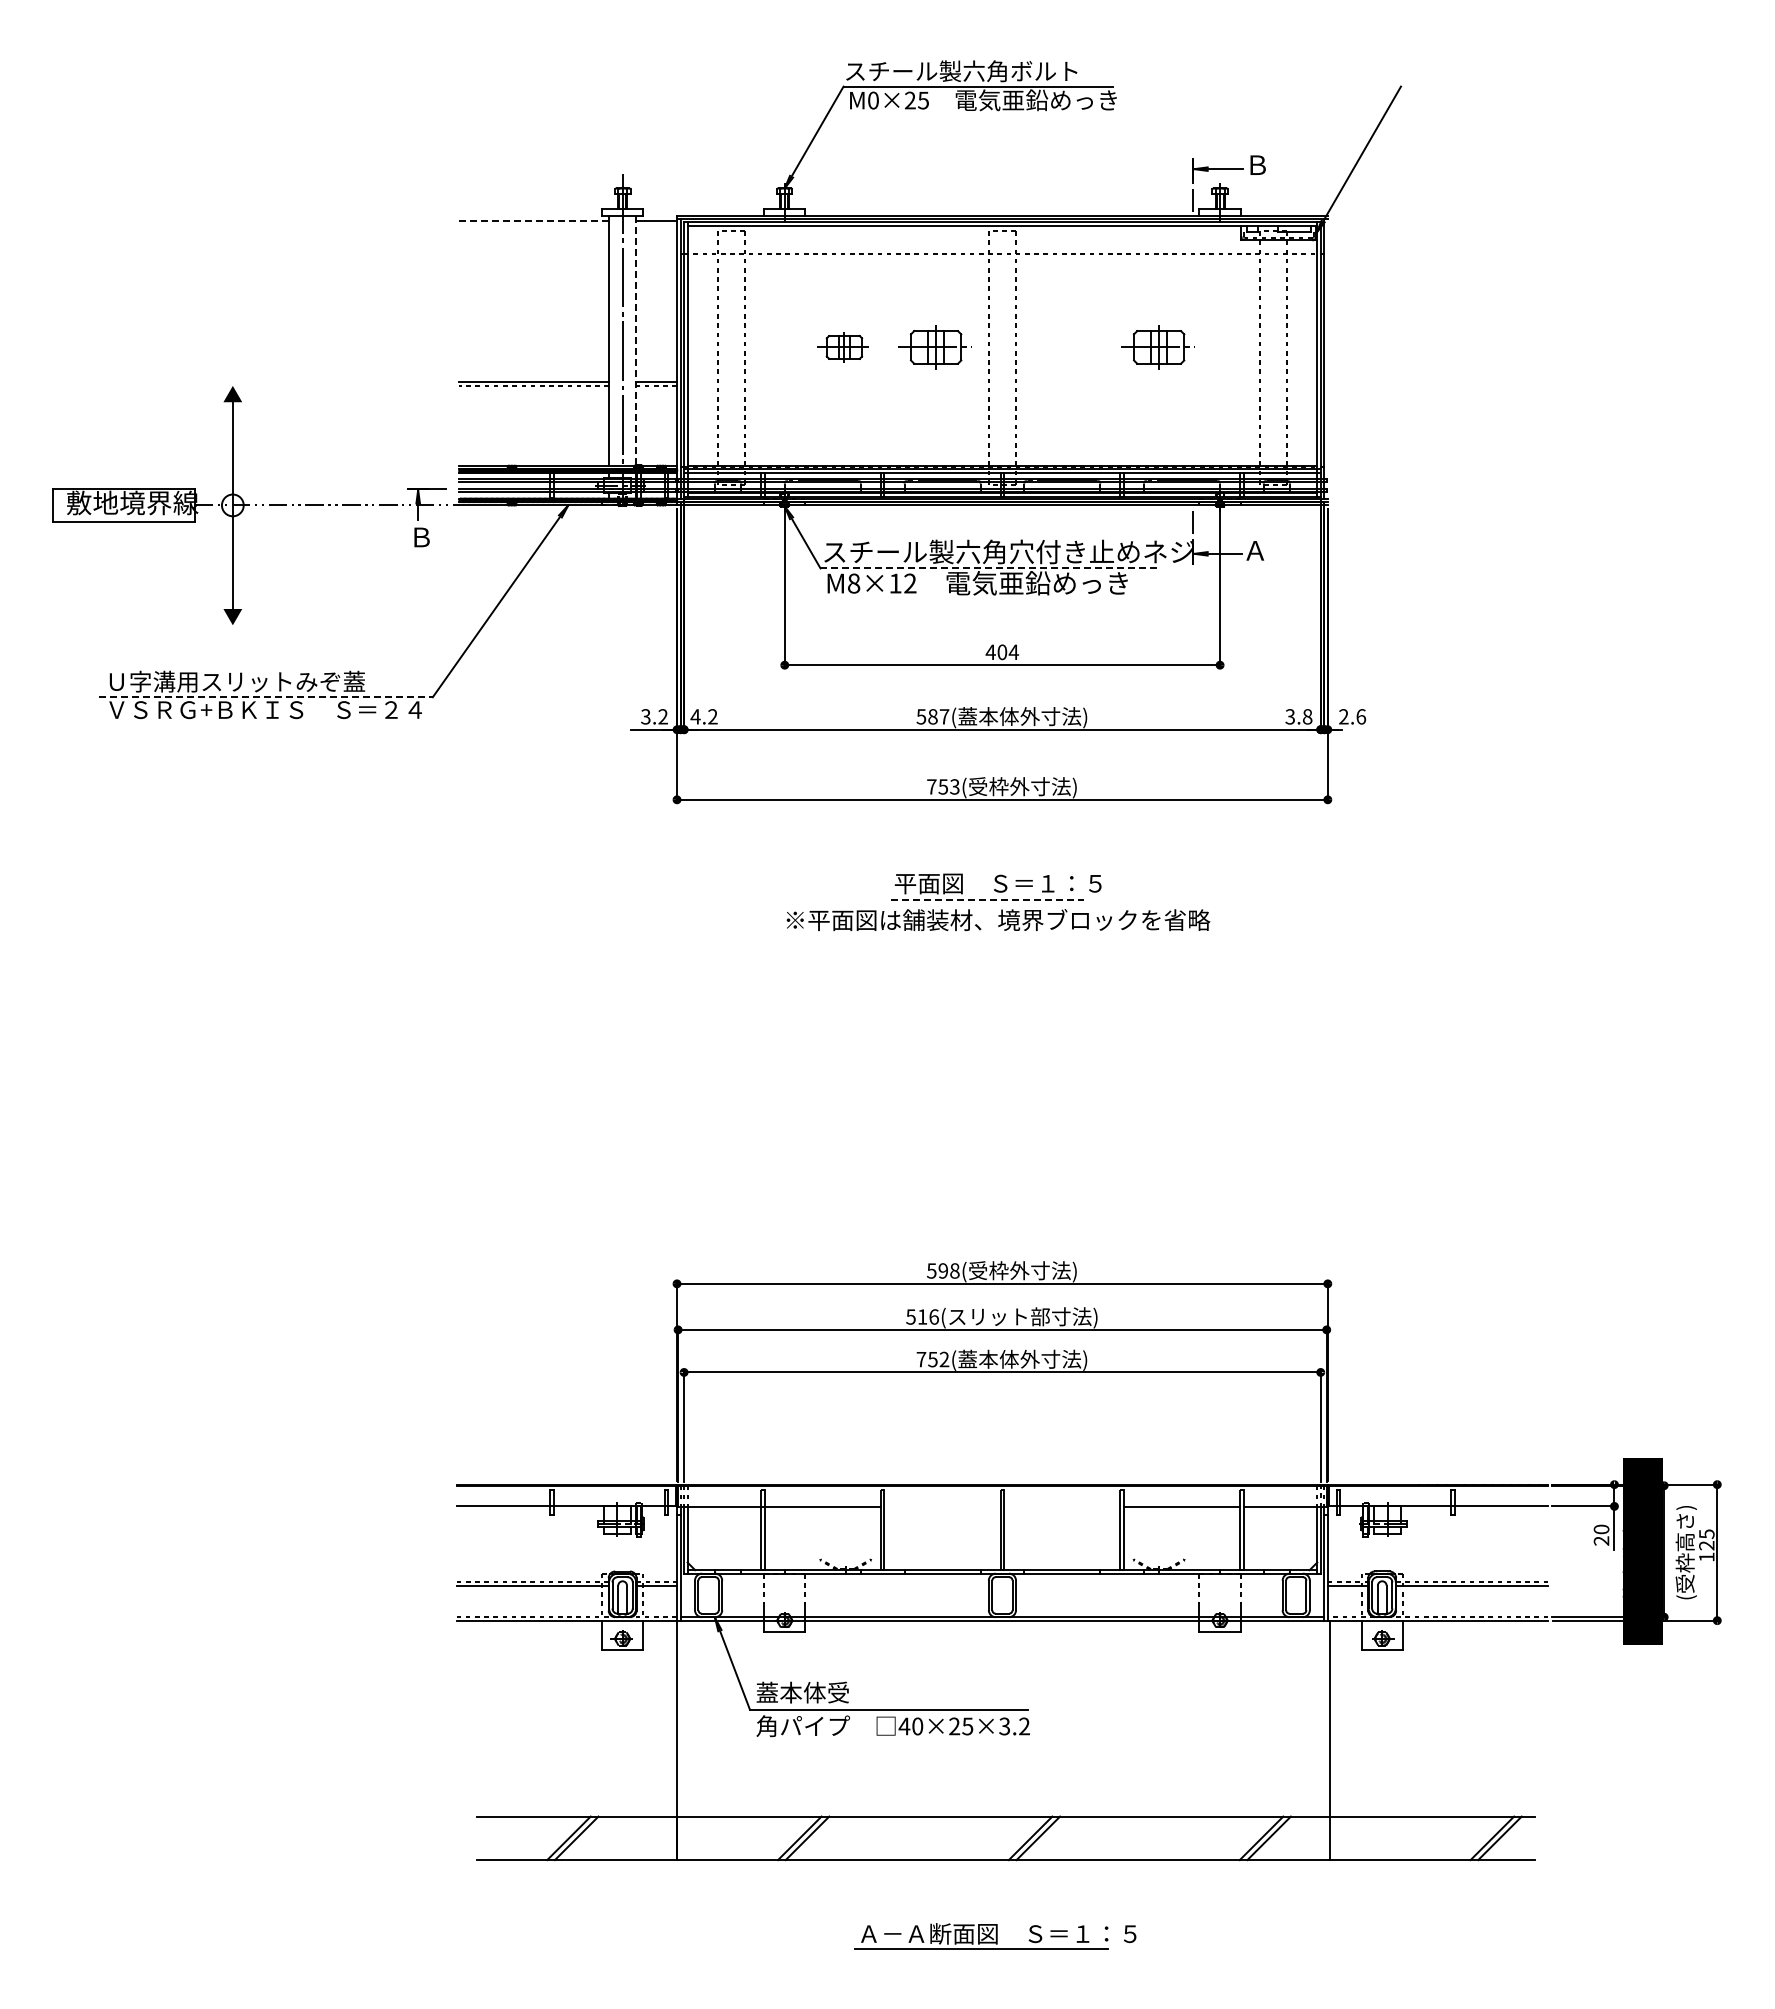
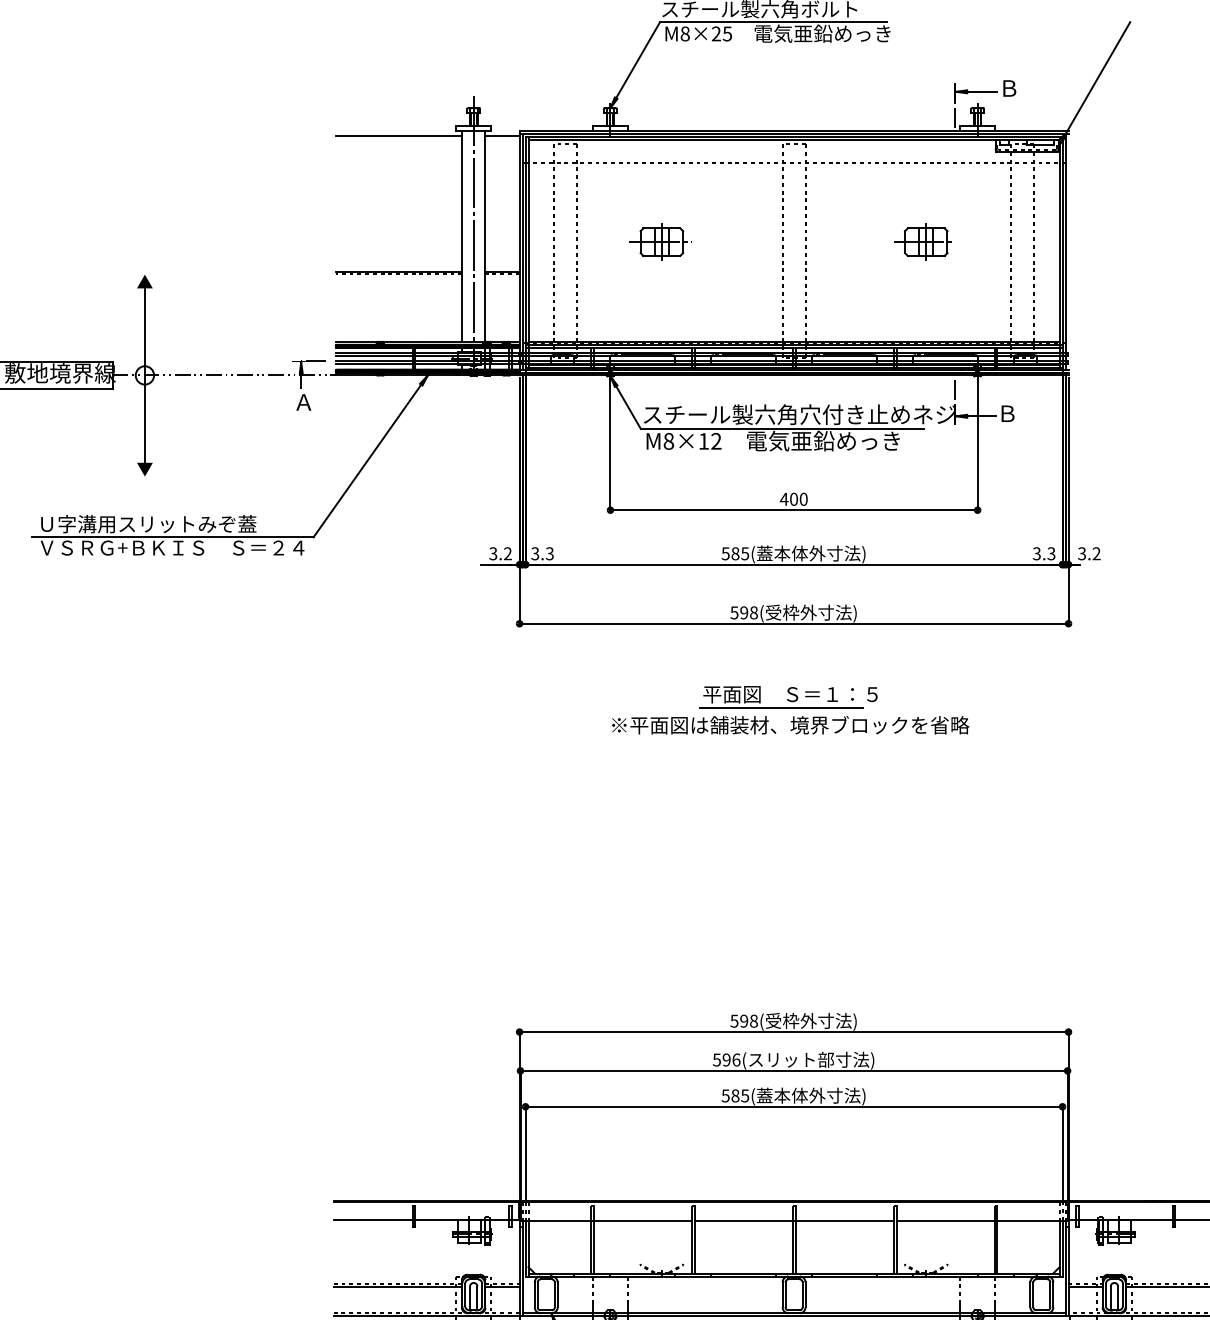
text: (873, 100) -> (685, 33), M0×25 -> M8×25
line: (534, 221) -> (399, 135), dashed -> solid
line: (636, 340) -> (485, 236), dashed -> solid
part: (841, 347) -> (658, 242), size x1.43
part: (934, 347) -> (736, 242), removed
text: (420, 537) -> (303, 402), Ｂ -> Ａ
text: (1255, 550) -> (1007, 413), Ａ -> Ｂ
line: (988, 568) -> (782, 428), dashed -> solid
text: (1013, 652) -> (803, 499), 404 -> 400
line: (266, 697) -> (173, 537), dashed -> solid
text: (703, 716) -> (541, 553), 4.2 -> 3.3
text: (944, 716) -> (745, 553), 587( -> 585(
text: (1307, 716) -> (1051, 553), 3.8 -> 3.3
text: (1352, 716) -> (1089, 553), 2.6 -> 3.2
text: (943, 786) -> (744, 612), 753( -> 598(
line: (987, 900) -> (781, 708), dashed -> solid
text: (922, 1316) -> (726, 1059), 516( -> 596(
text: (932, 1359) -> (735, 1095), 752( -> 585(
line: (1002, 1507) -> (794, 1220), added

